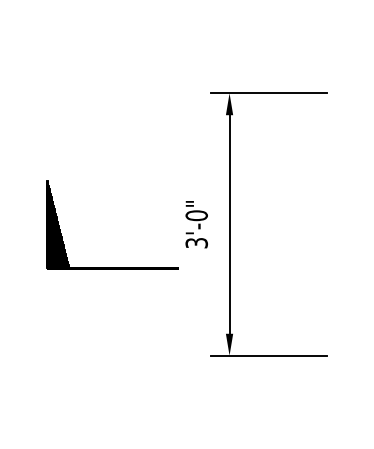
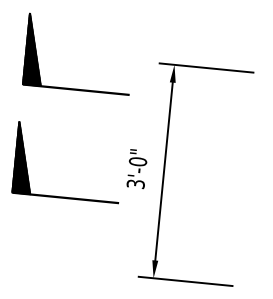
part: (112, 134) -> (75, 89), added

